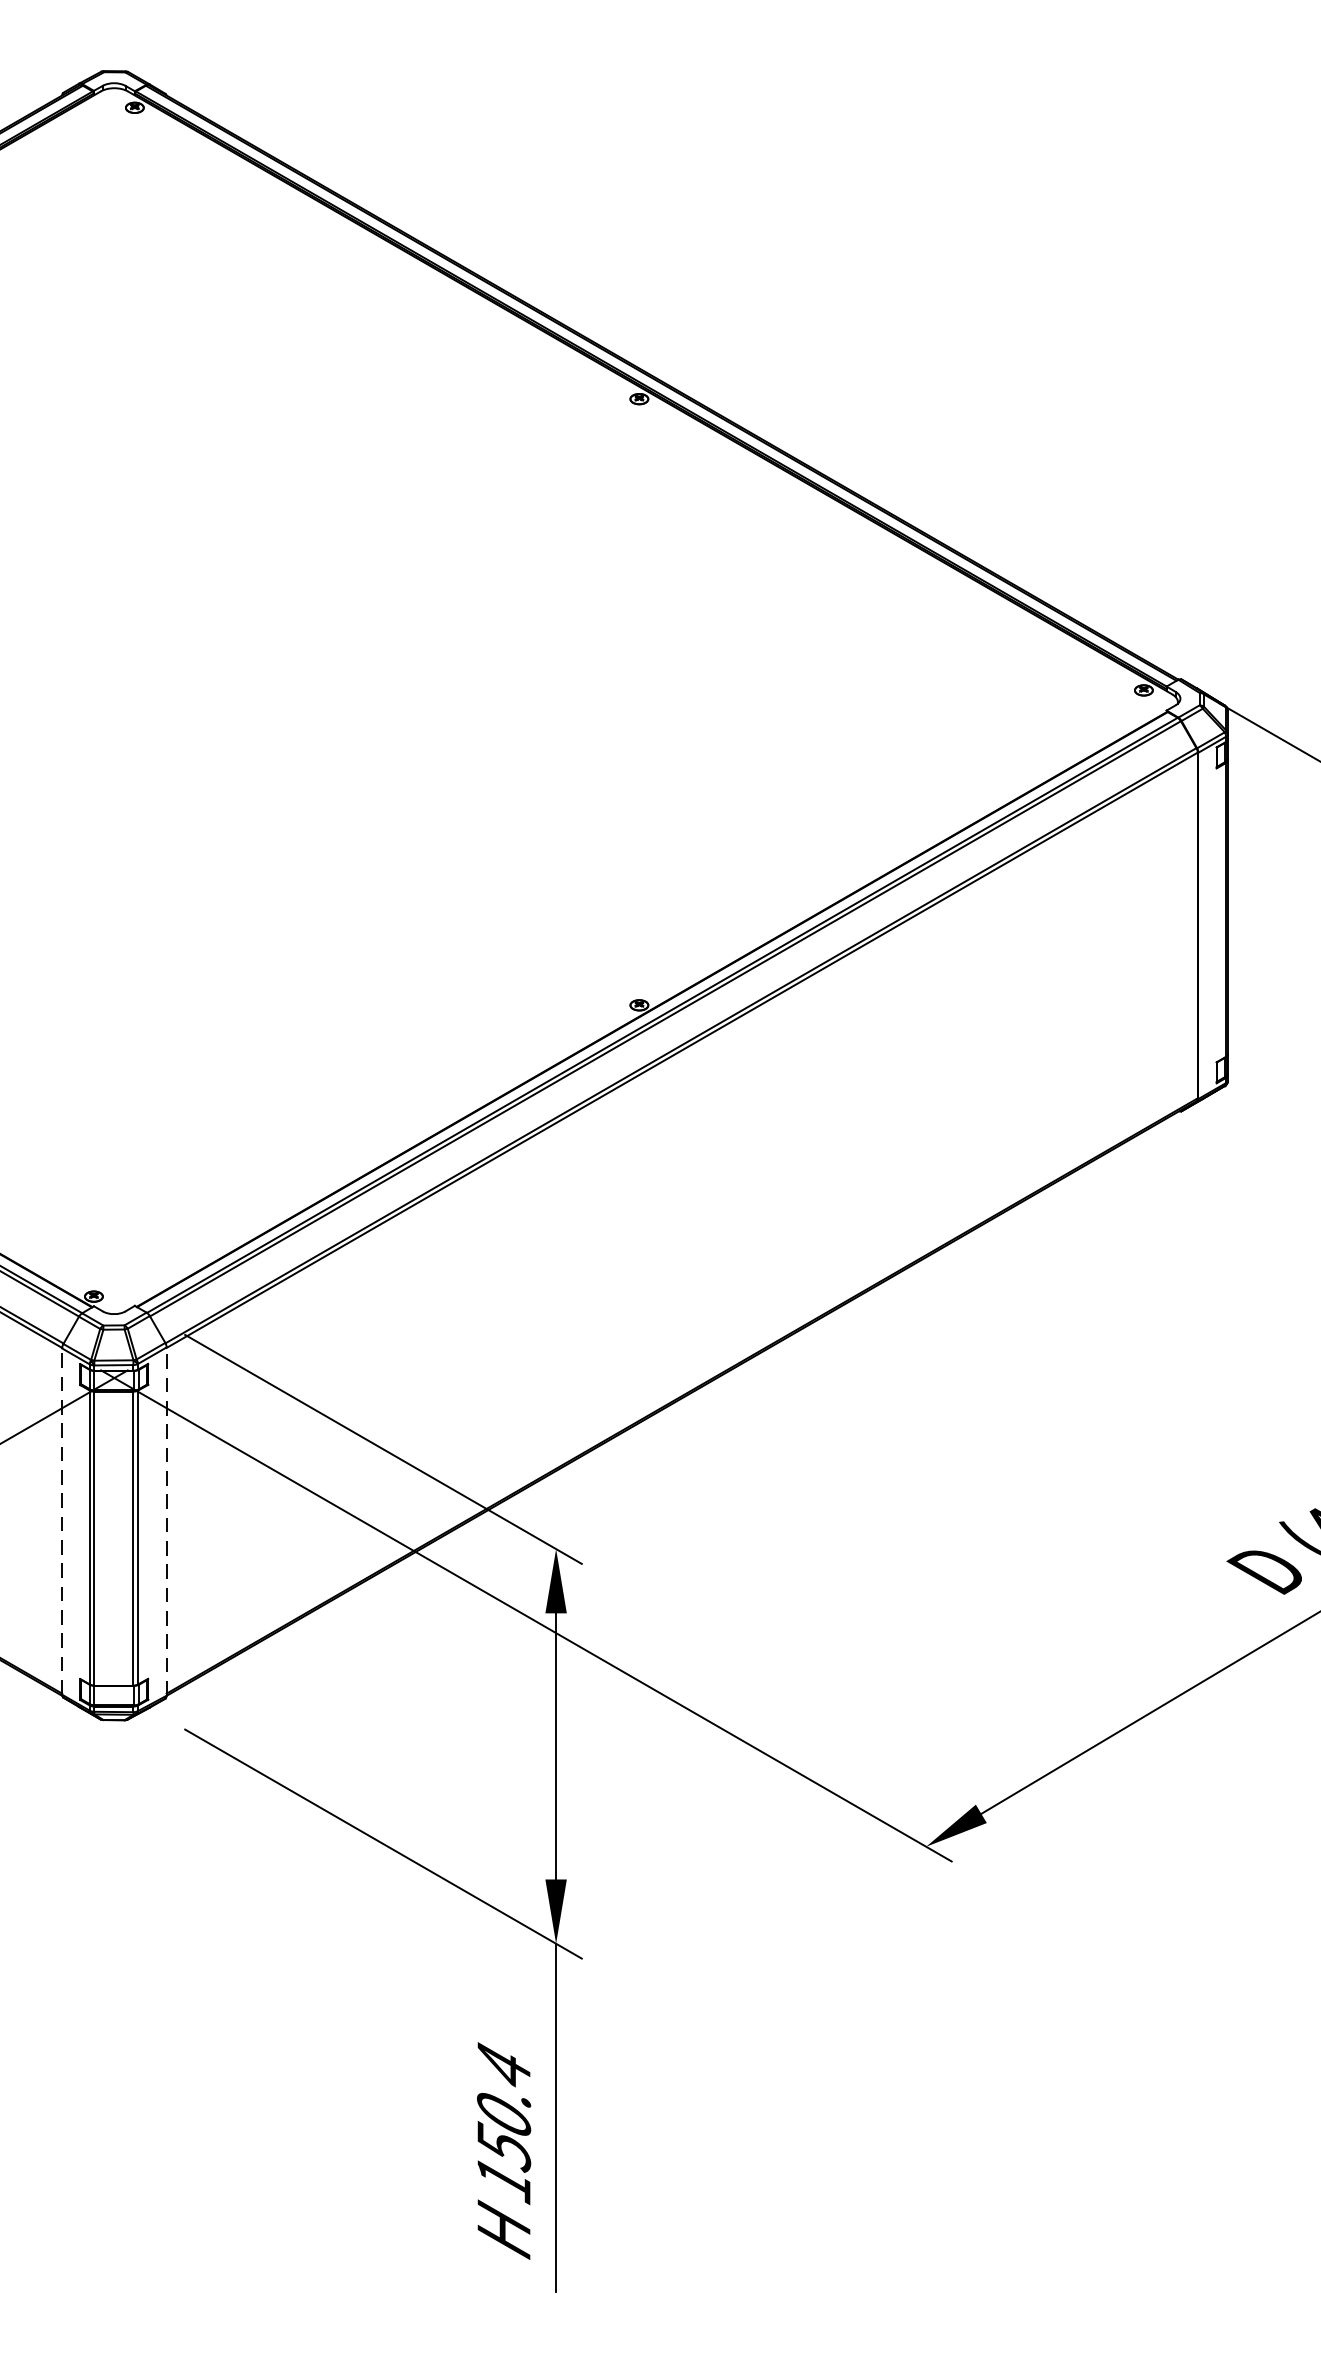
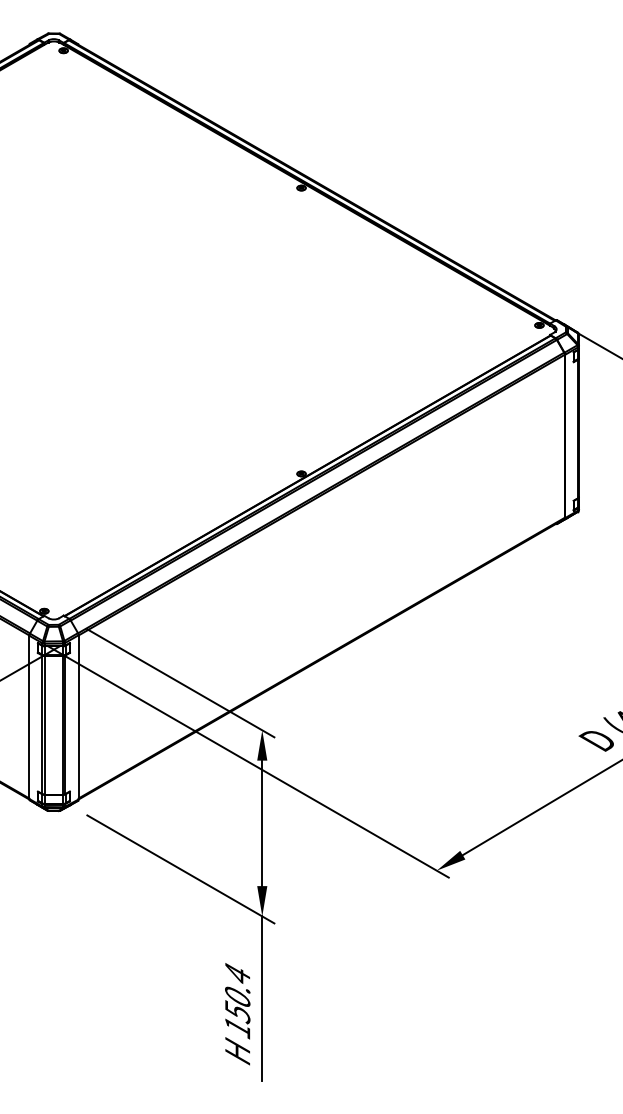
line: (166, 1519) -> (78, 716), dashed -> solid
line: (62, 1521) -> (29, 717), dashed -> solid

